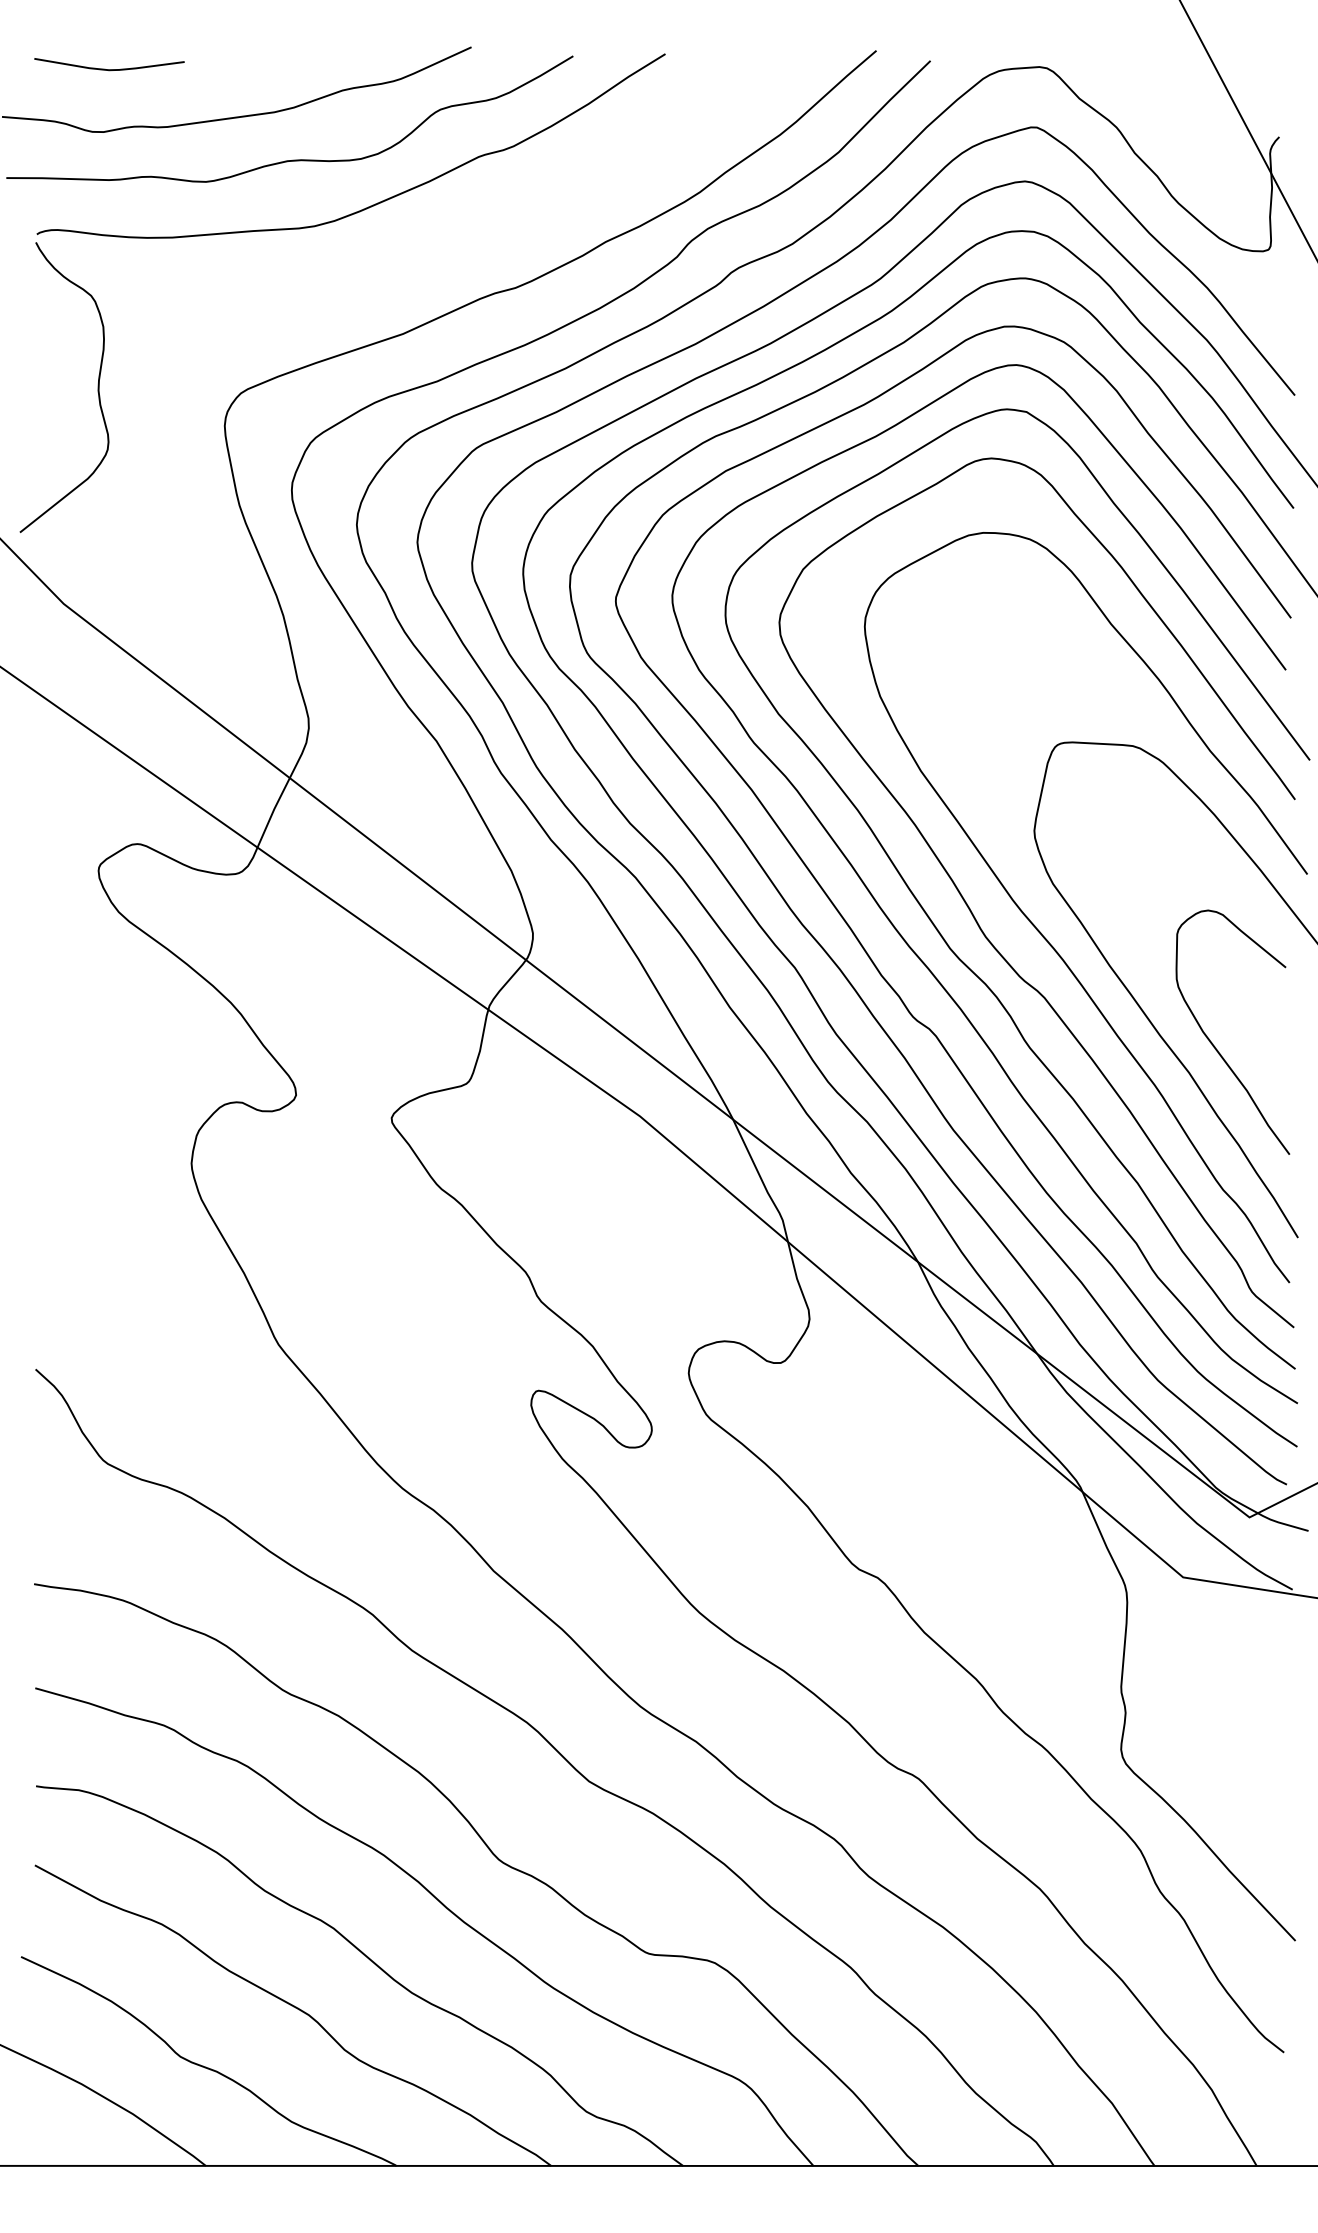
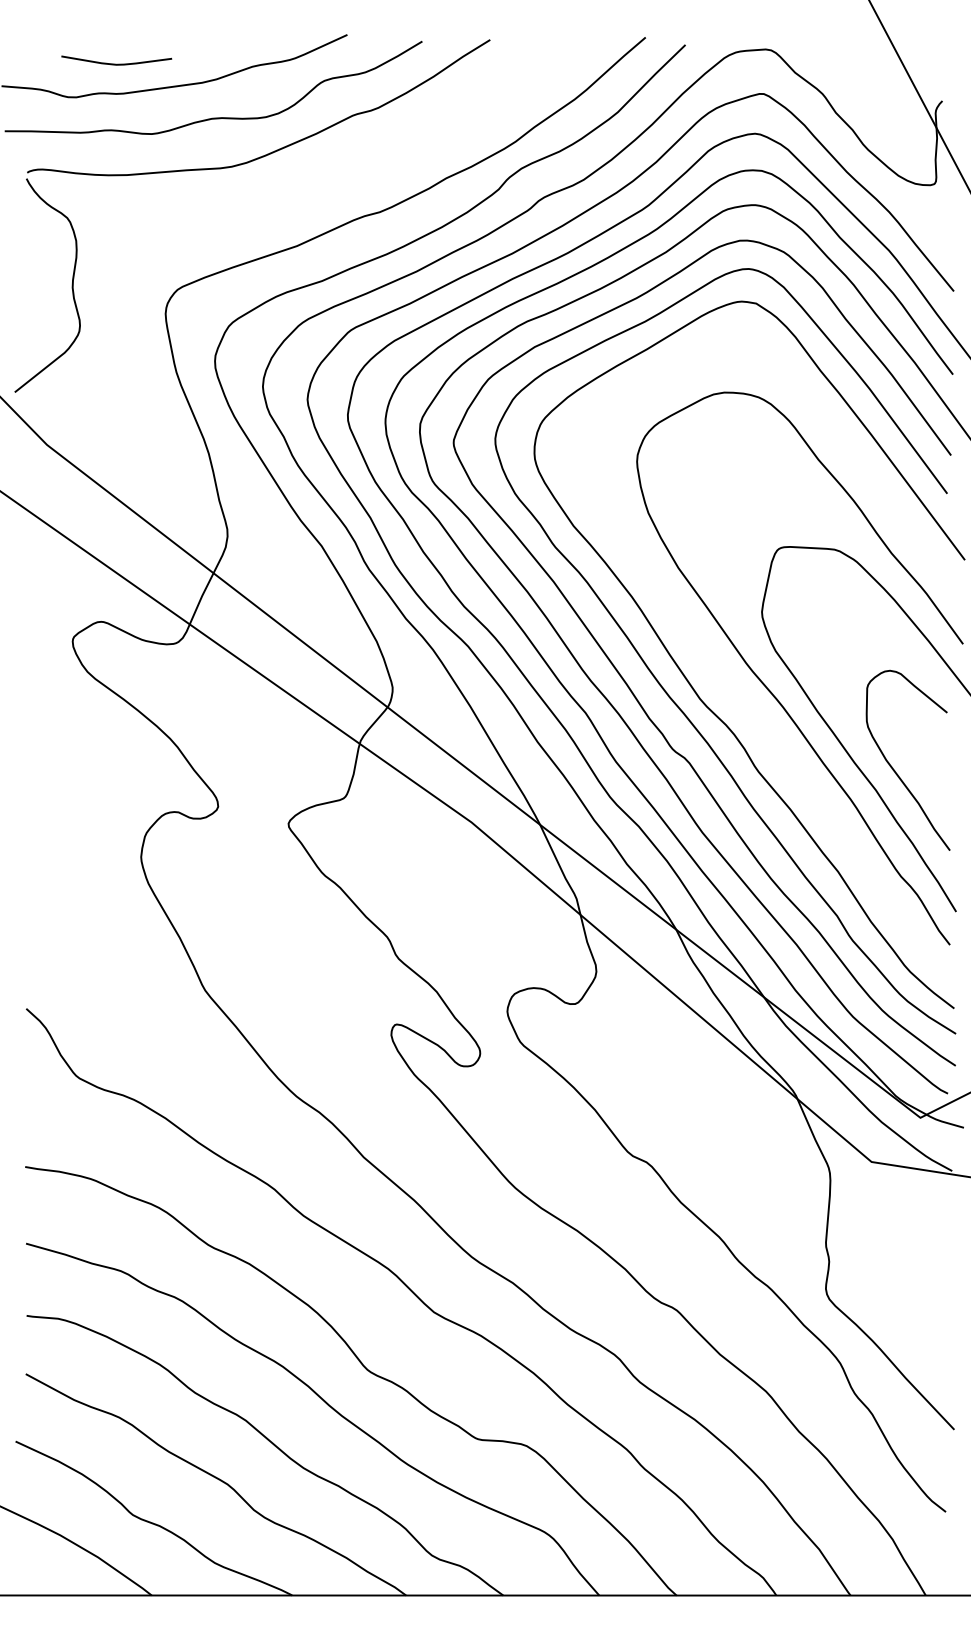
curve: (109, 68) -> (116, 63), moved
curve: (978, 921) -> (720, 678), removed

